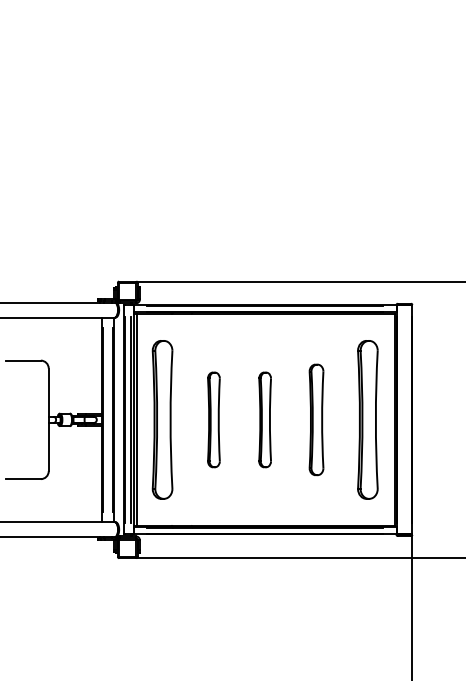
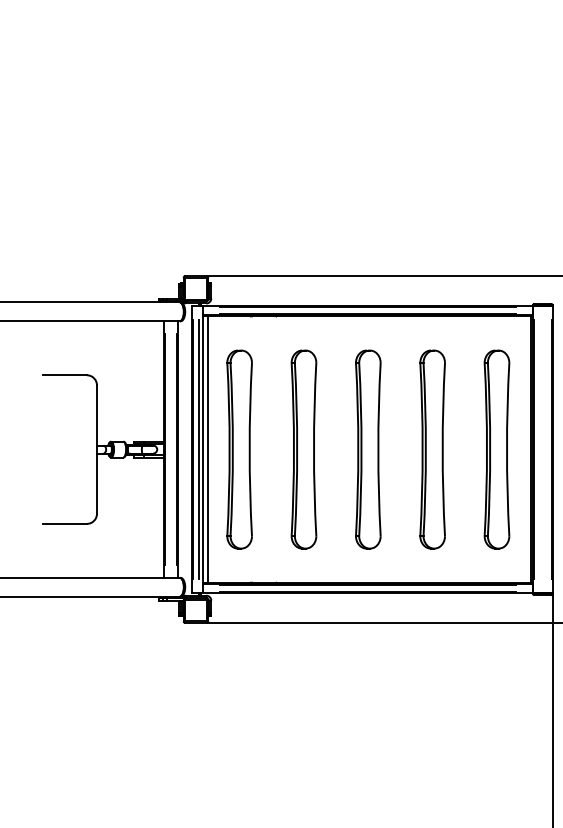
part: (213, 419) -> (303, 449), size x1.67
part: (264, 419) -> (367, 449), size x1.67
part: (316, 419) -> (432, 449), size x1.43

